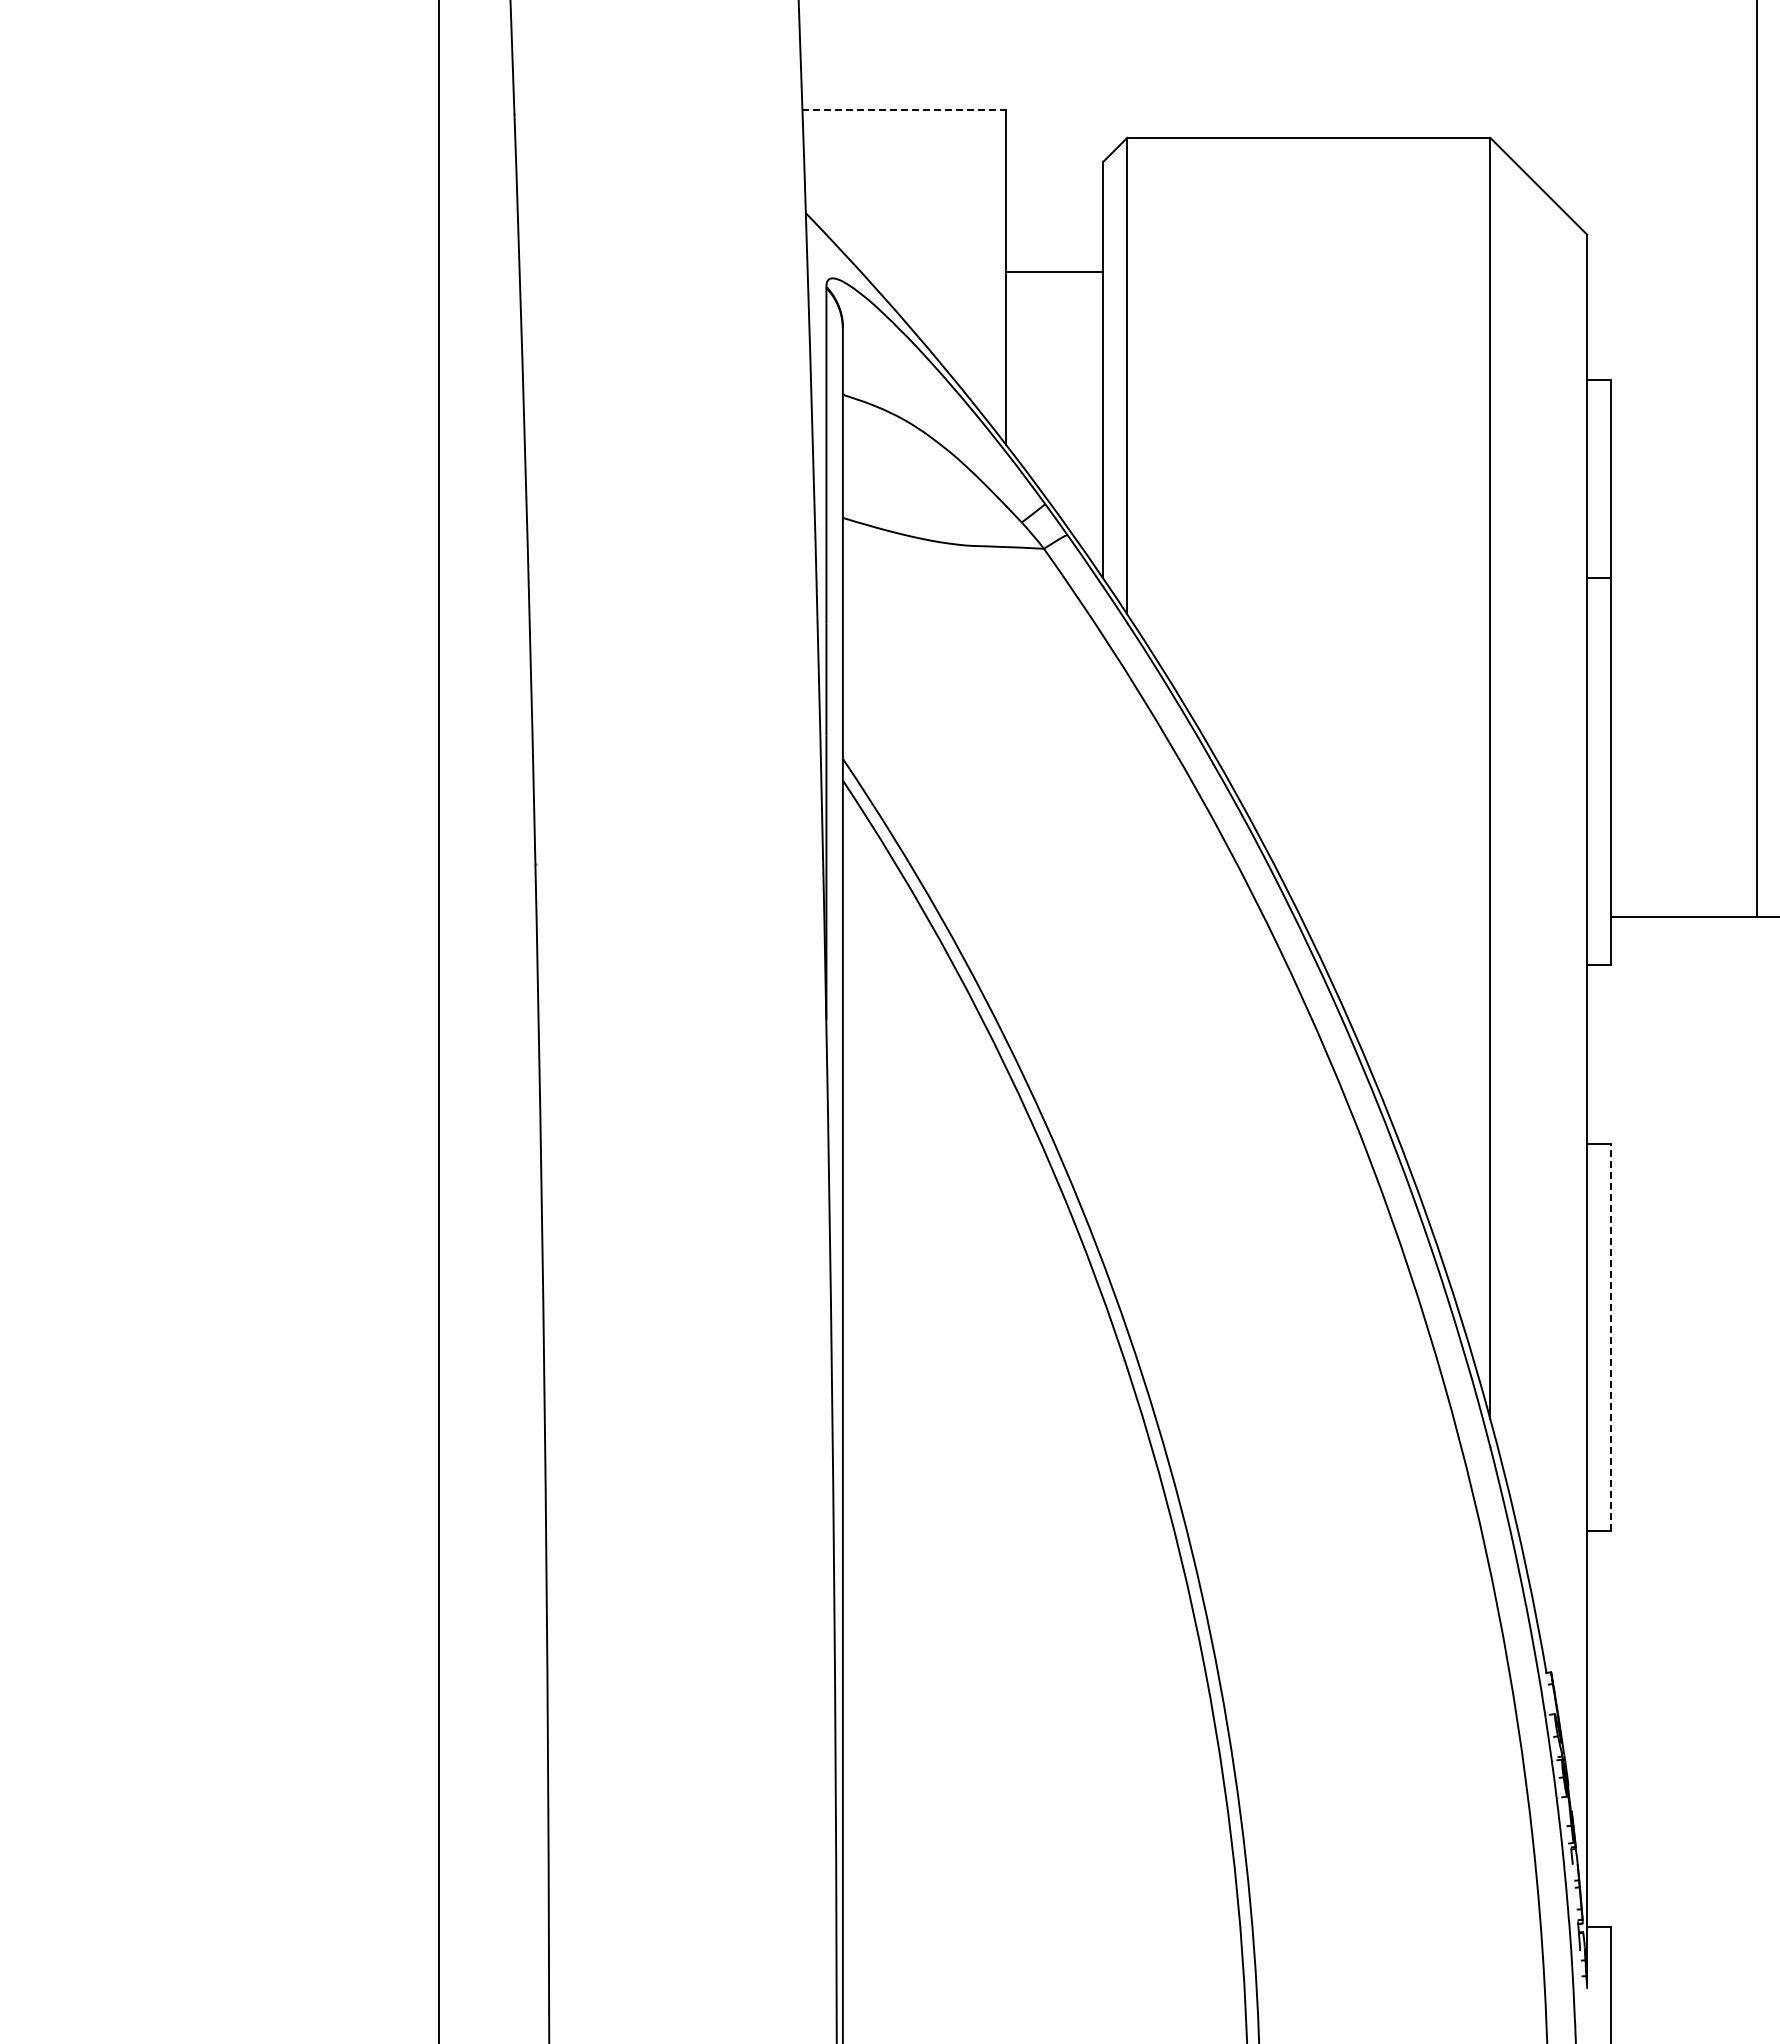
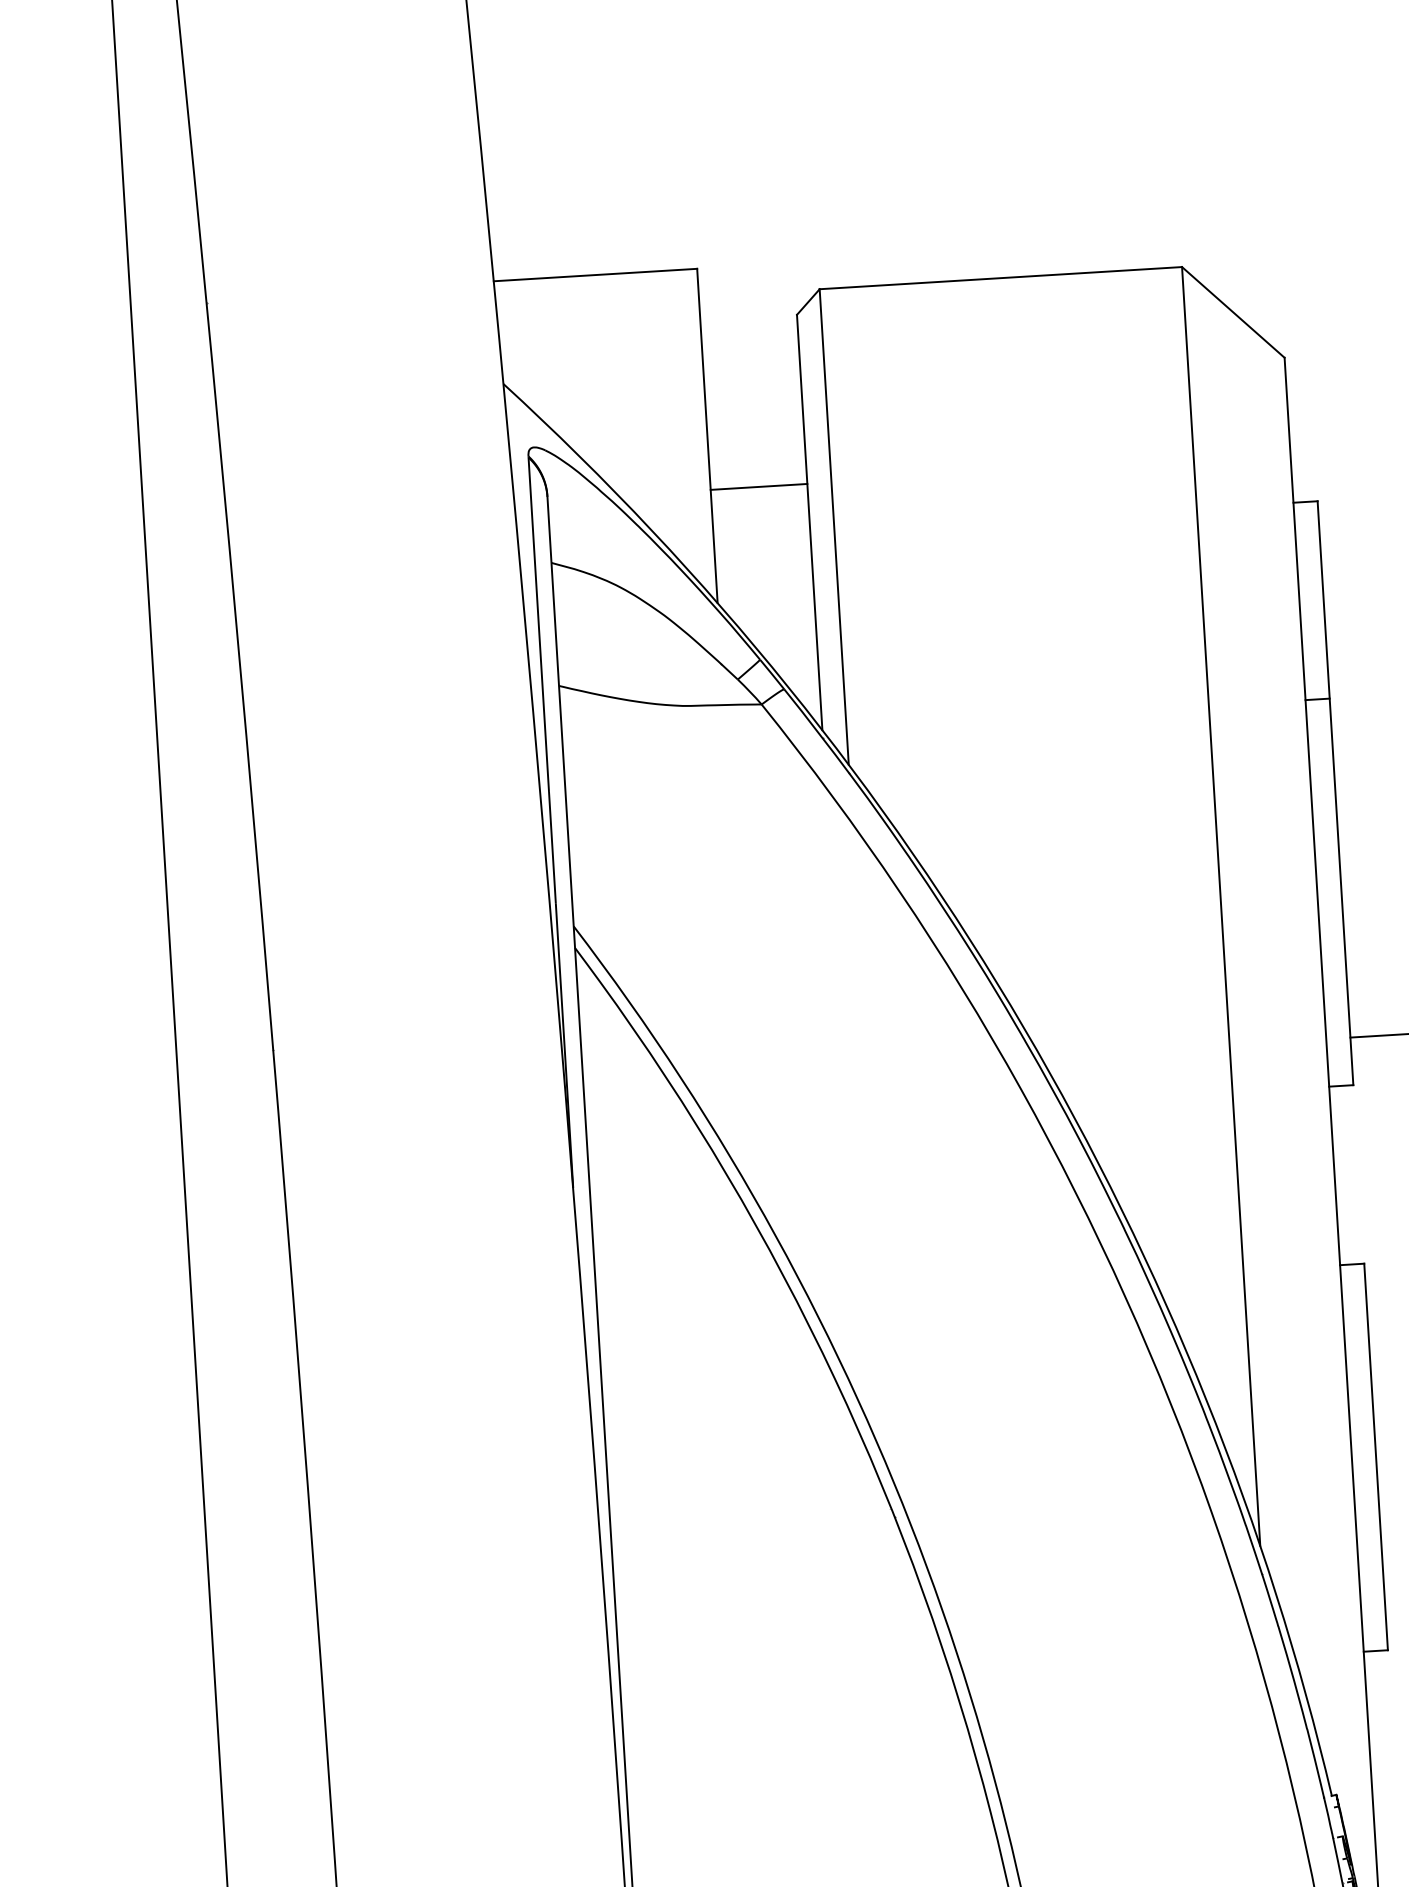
line: (904, 110) -> (595, 275), dashed -> solid
line: (1054, 271) -> (758, 486), moved
line: (1611, 1337) -> (1376, 1457), dashed -> solid

